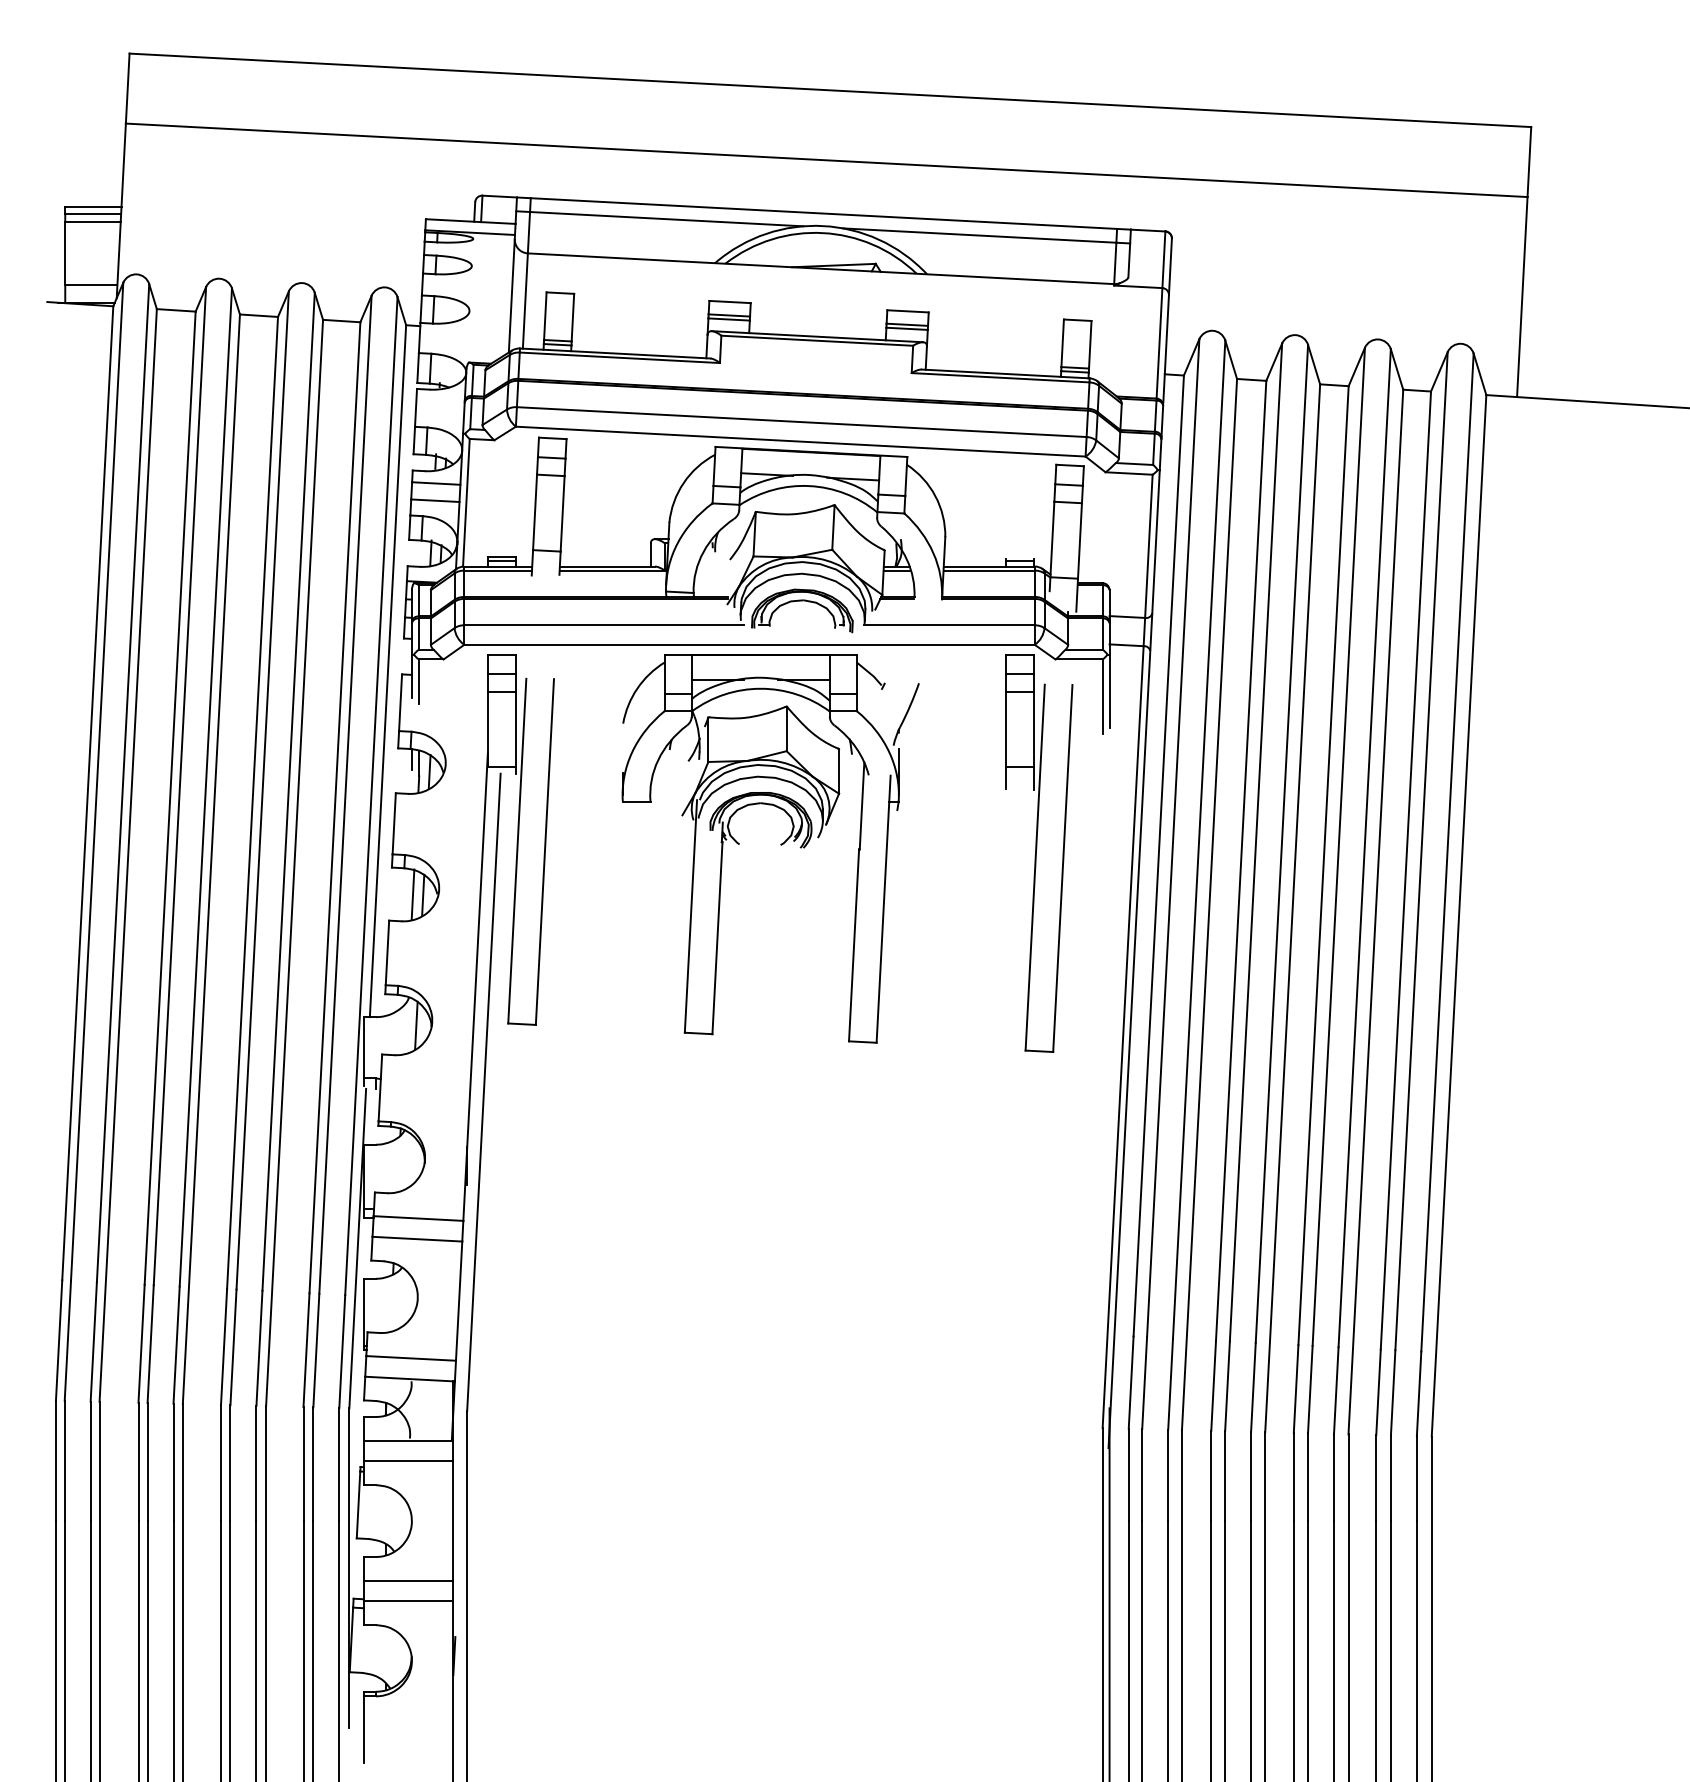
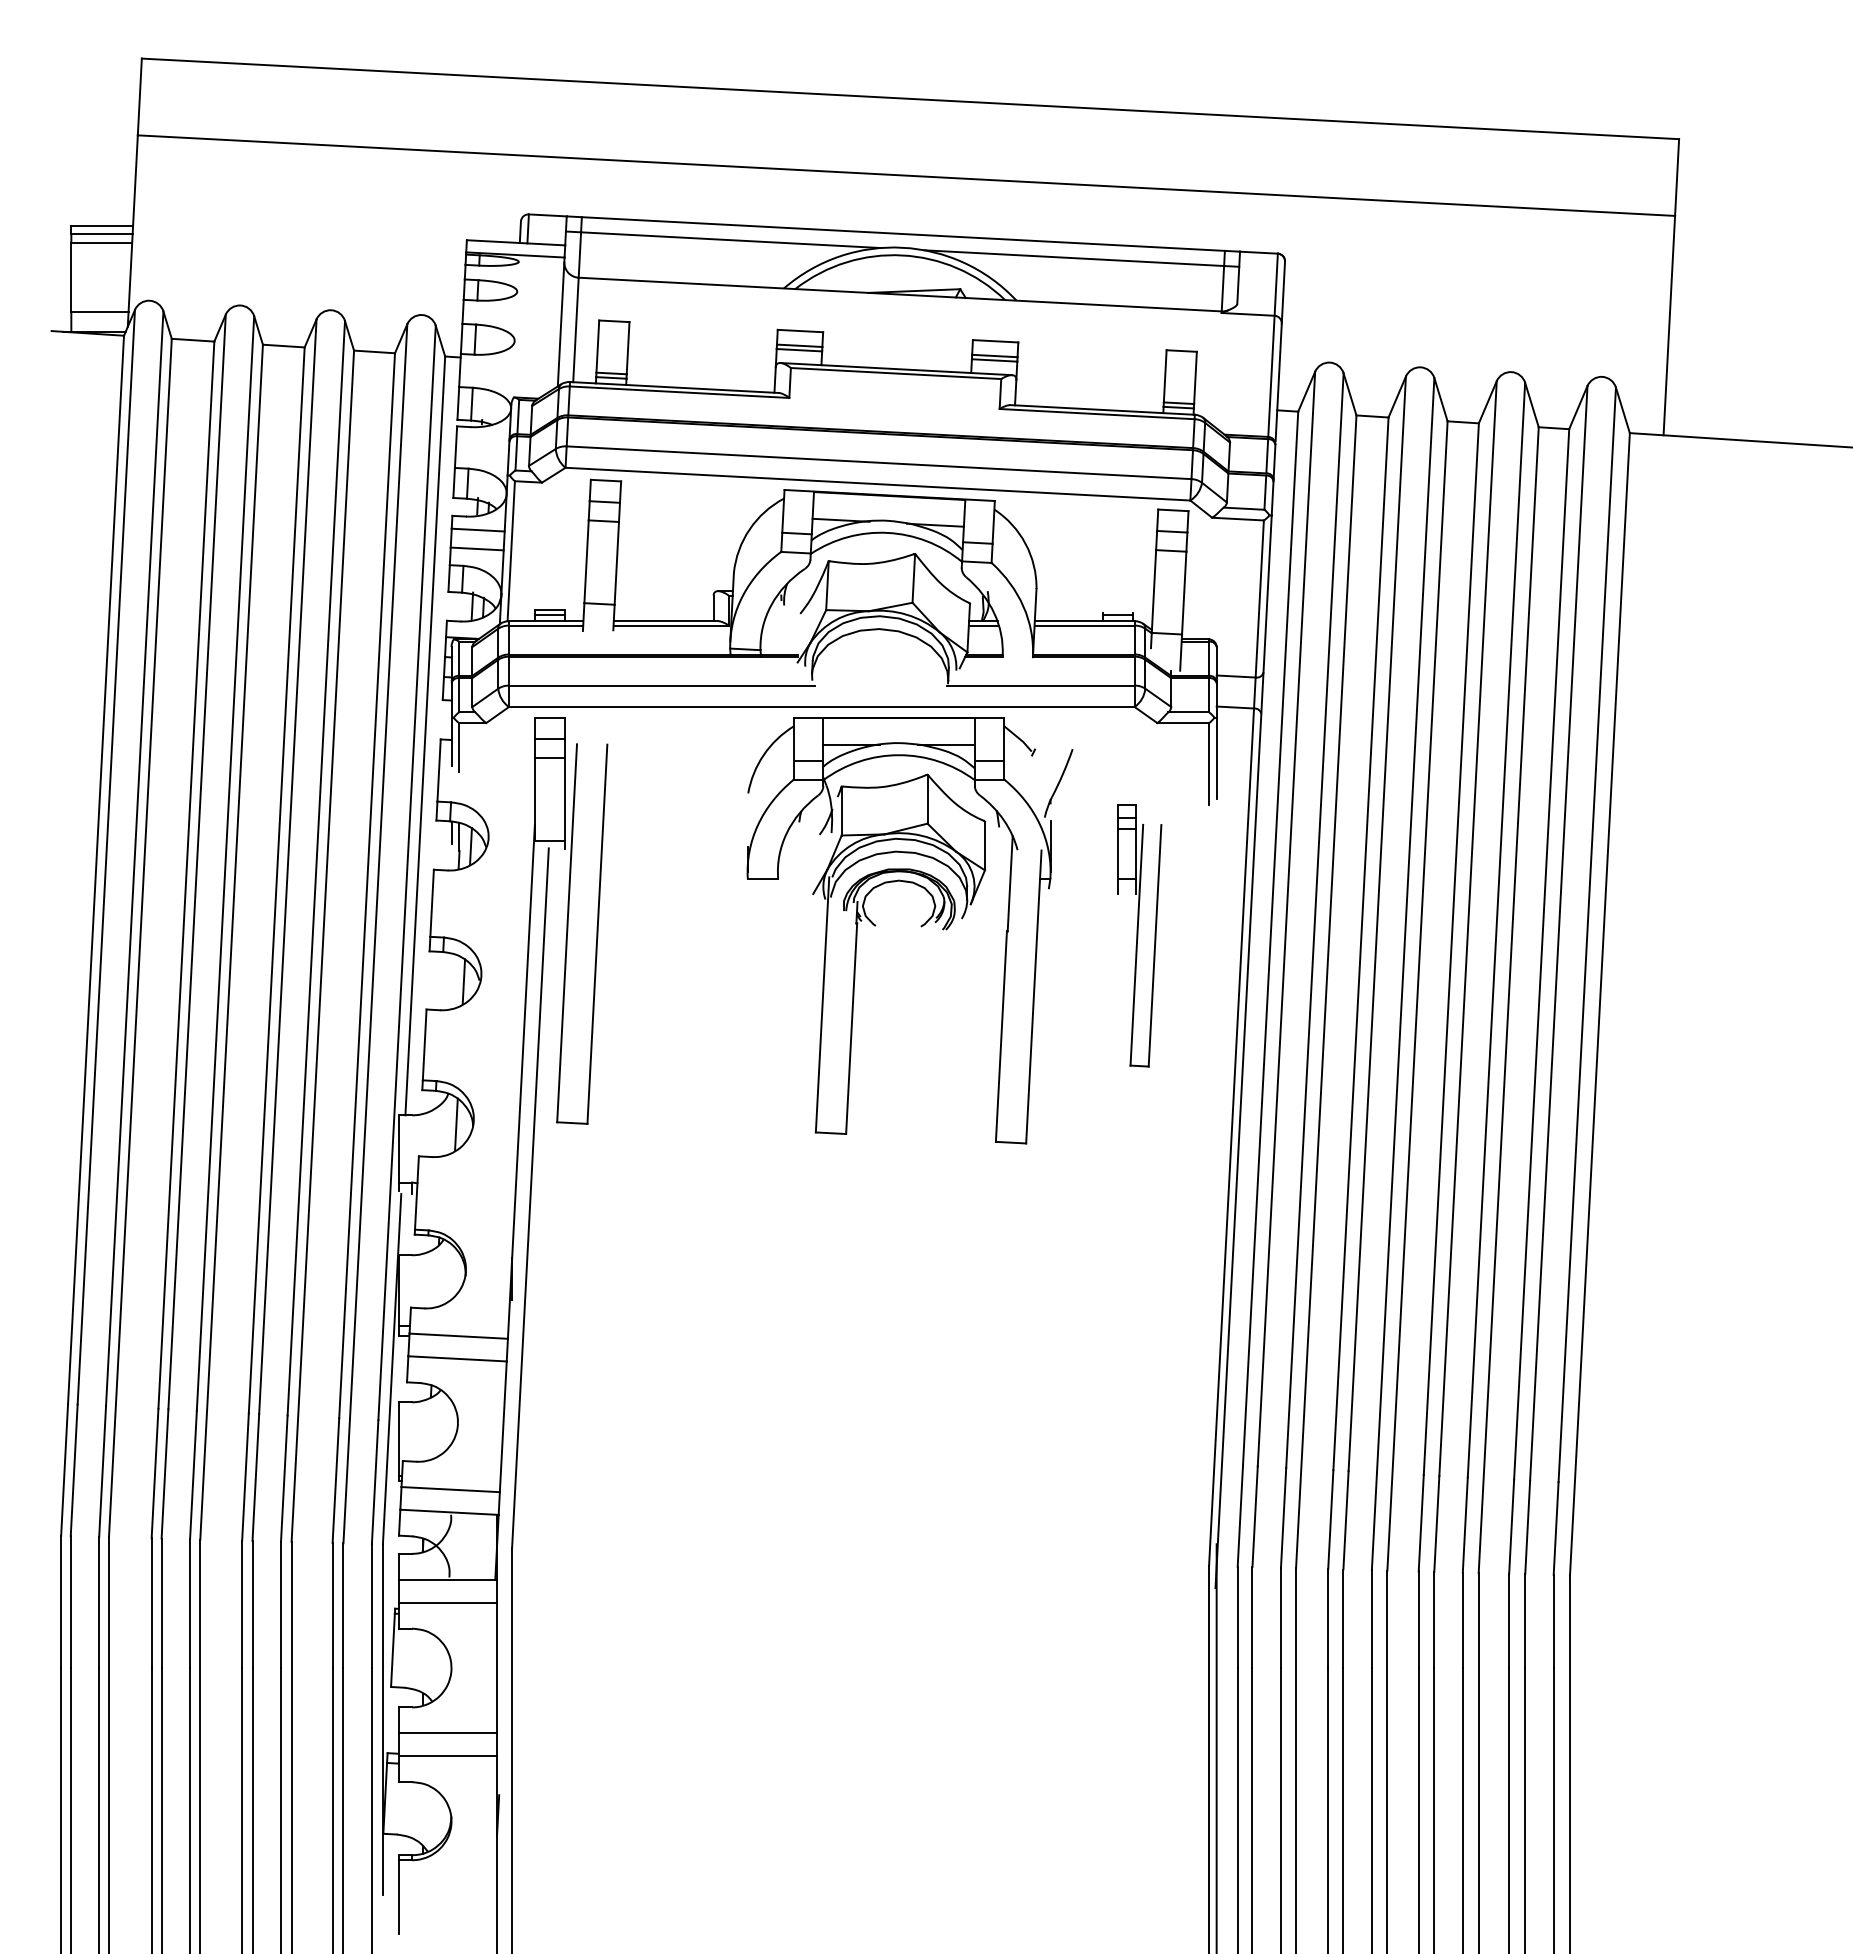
part: (802, 601) -> (879, 659), removed
part: (780, 844) -> (920, 926), moved
part: (1039, 853) -> (1139, 935), size x0.6
line: (412, 894) -> (452, 980), removed

